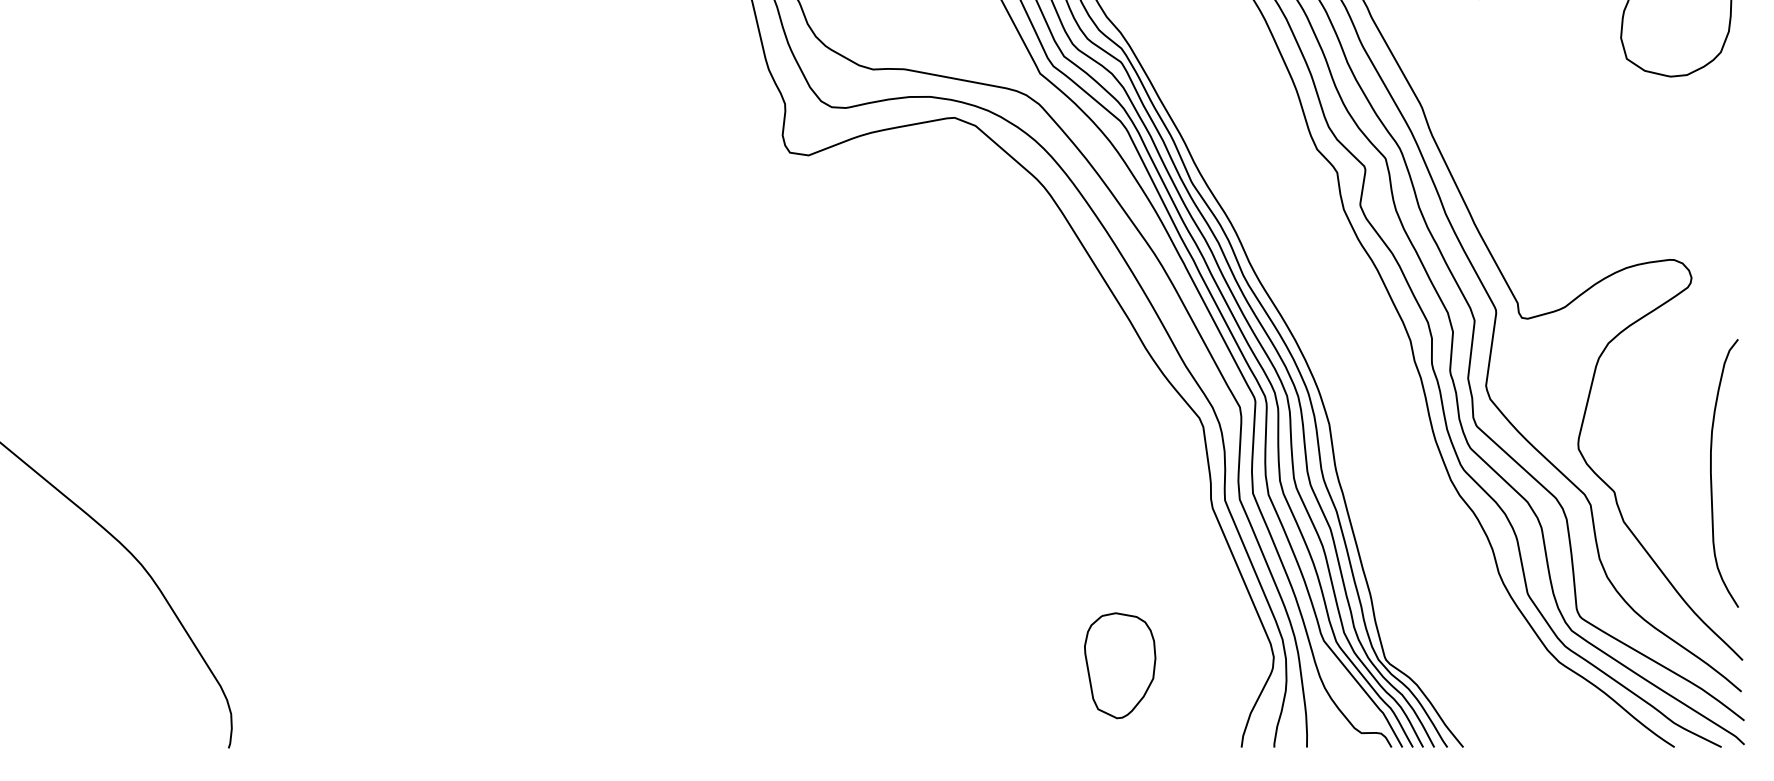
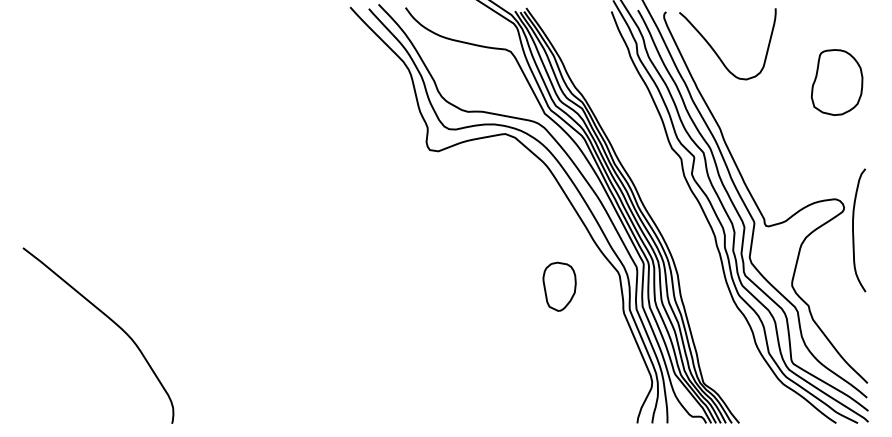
curve: (1711, 473) -> (853, 230), moved
part: (1119, 665) -> (559, 286), moved

